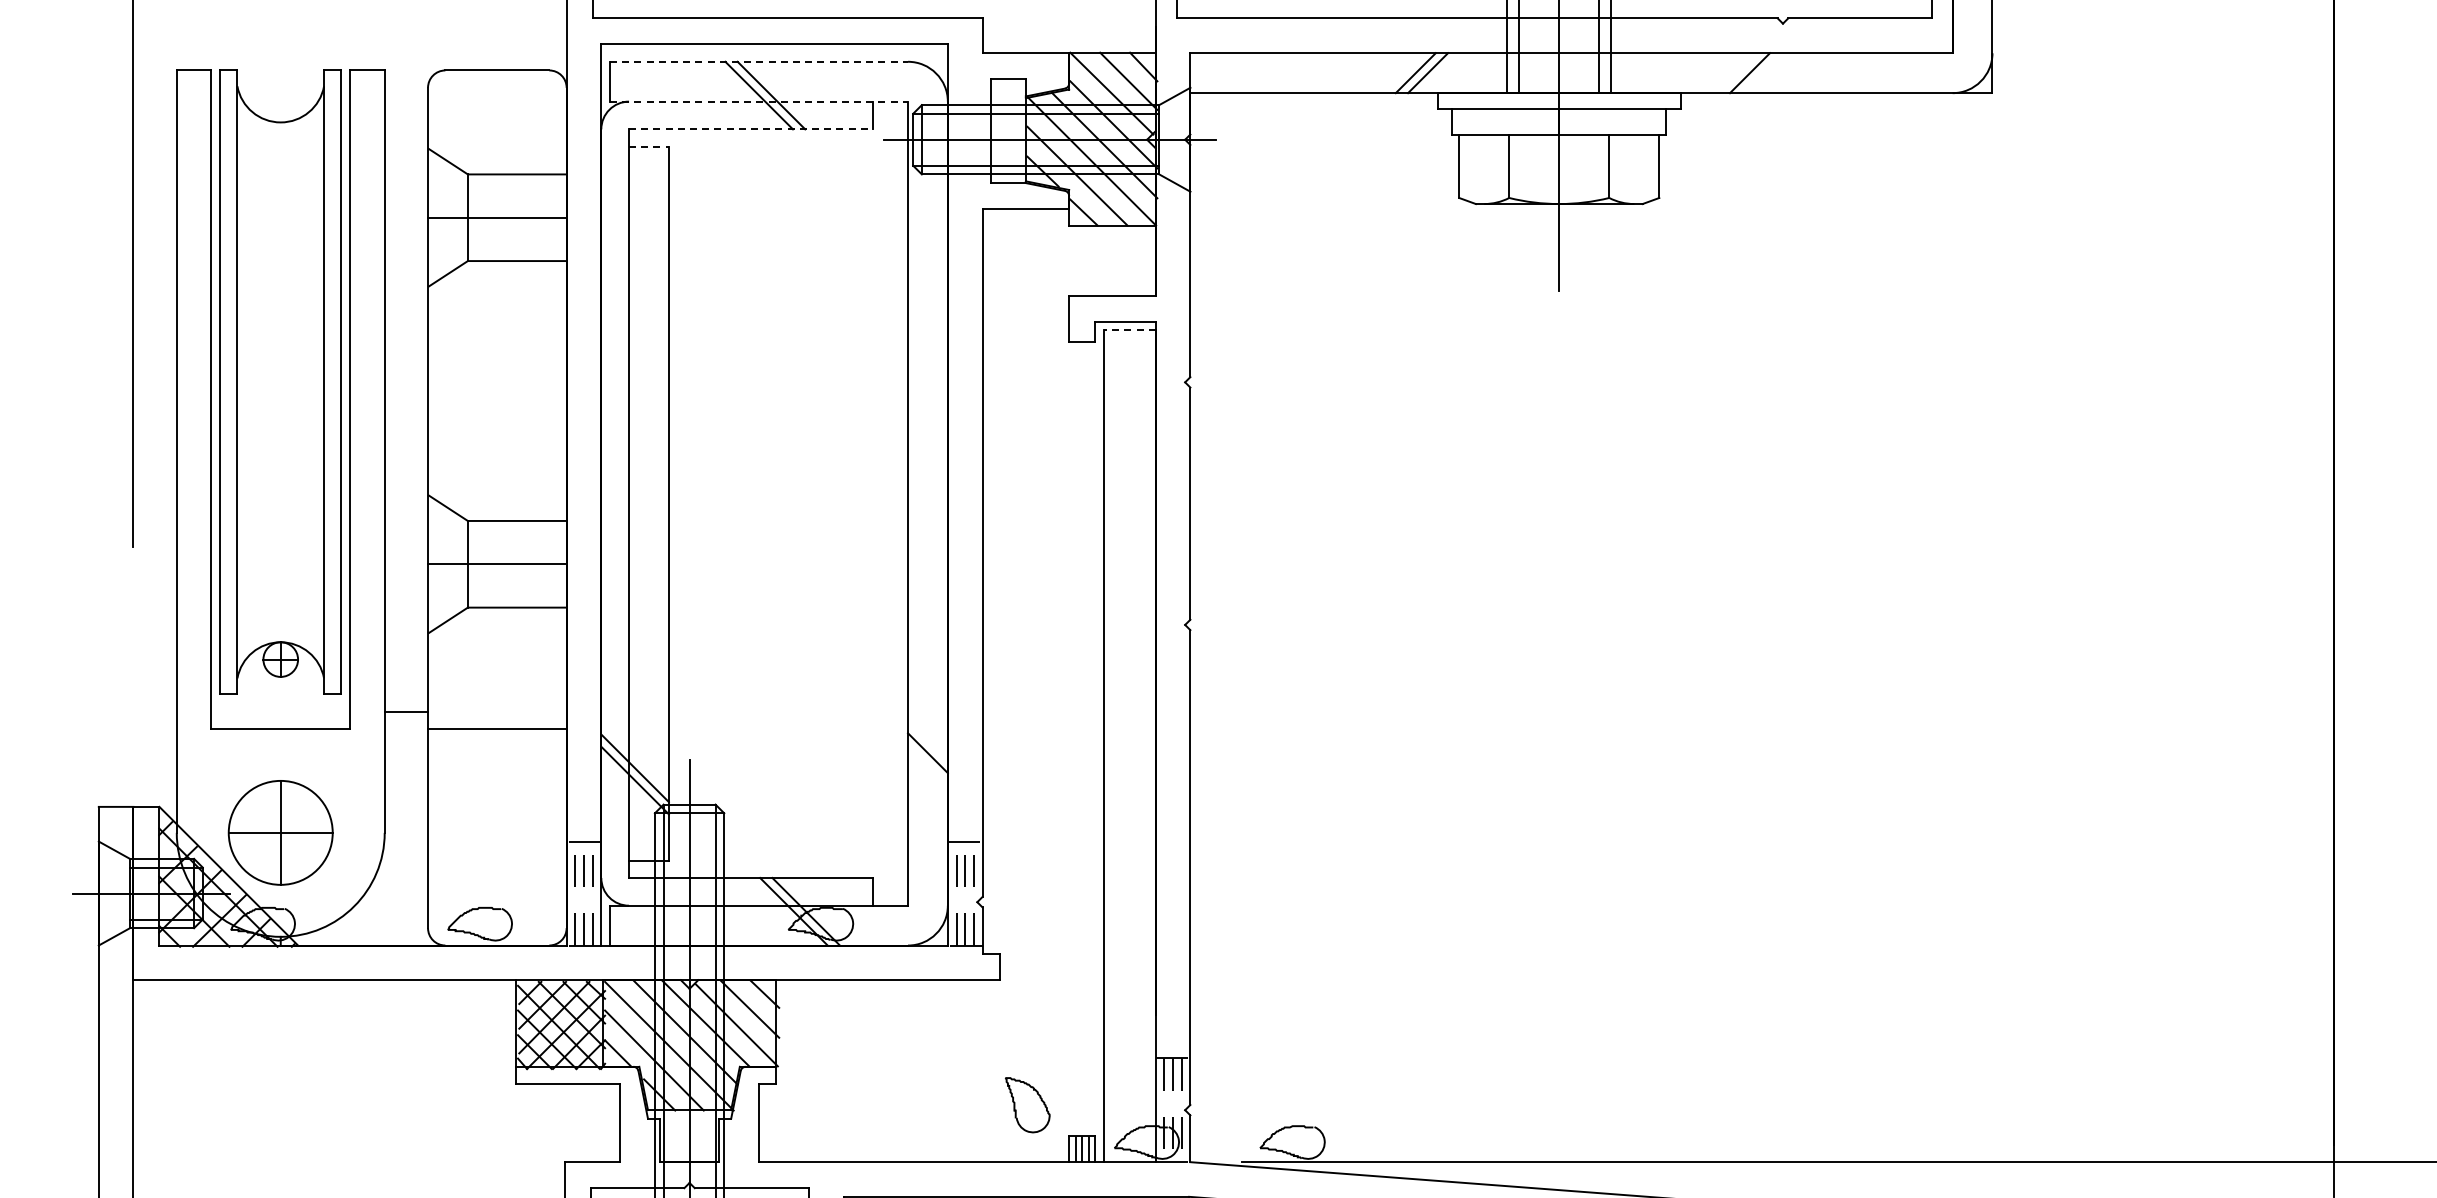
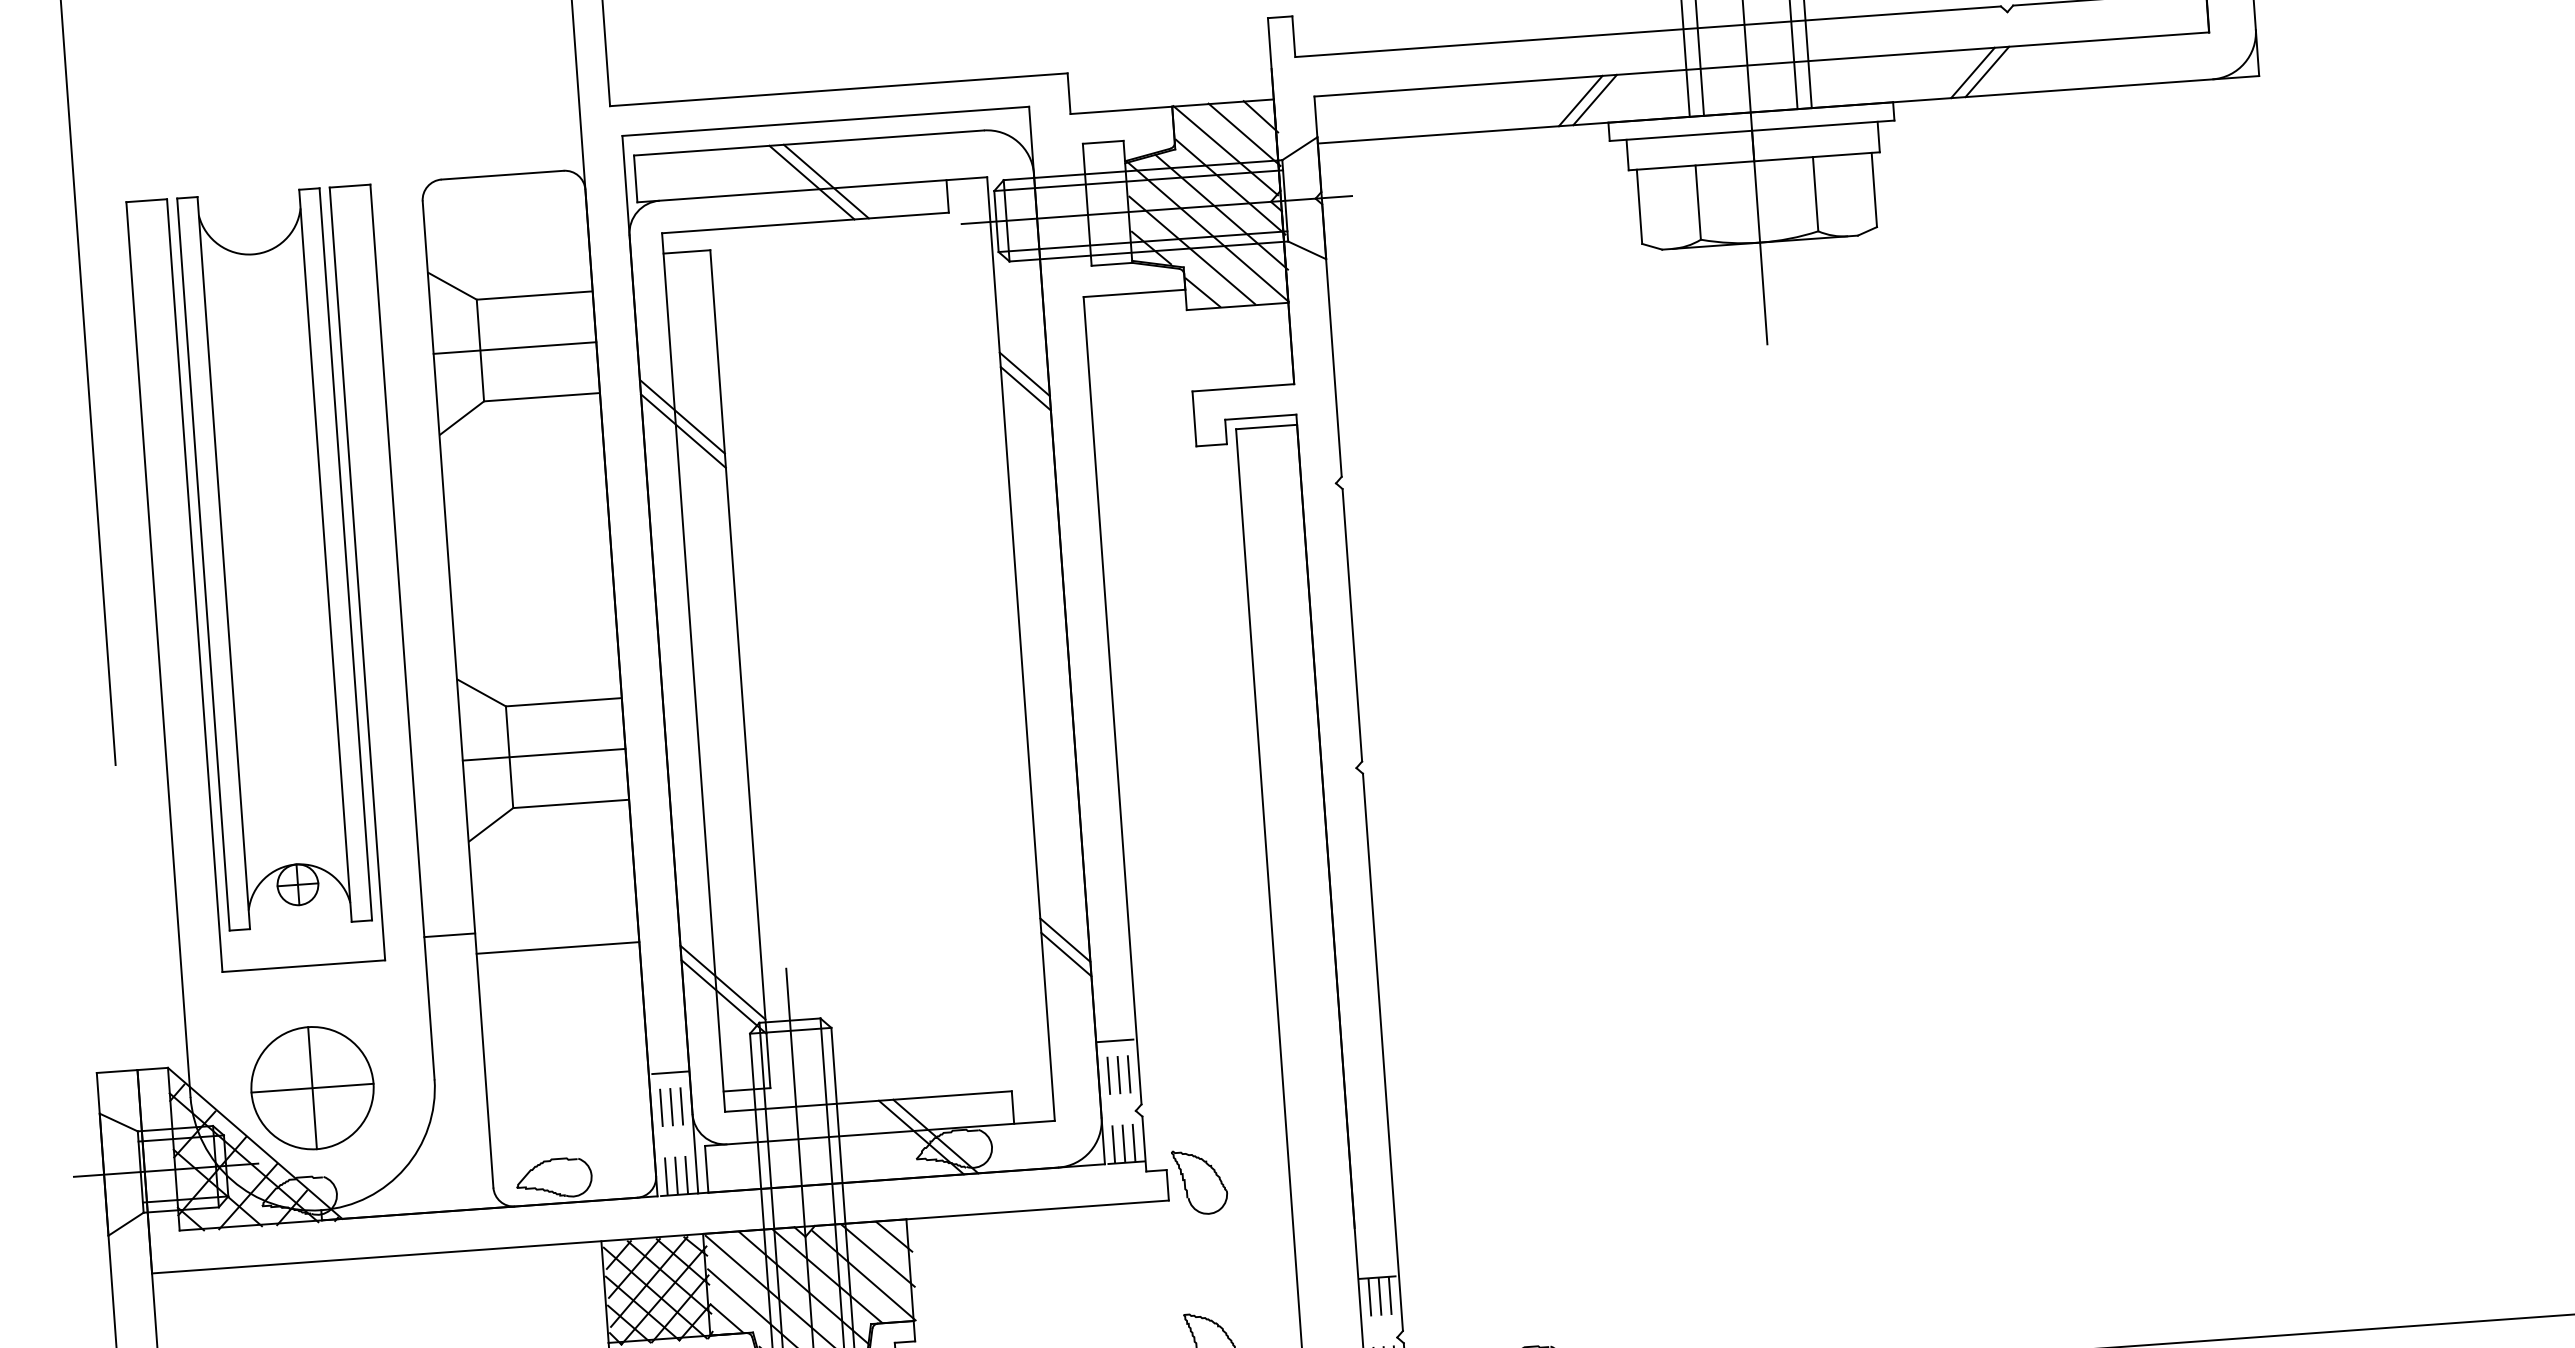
line: (759, 61) -> (809, 142), dashed -> solid
line: (1762, 73) -> (1987, 72), added
line: (759, 101) -> (812, 189), dashed -> solid
line: (751, 129) -> (805, 223), dashed -> solid
line: (648, 146) -> (686, 251), dashed -> solid
line: (927, 270) -> (1024, 373), added
line: (927, 283) -> (1025, 389), added
line: (634, 285) -> (681, 416), added
line: (634, 298) -> (682, 431), added
line: (1129, 330) -> (1266, 427), dashed -> solid
line: (927, 765) -> (1065, 954), added
part: (1027, 966) -> (1200, 1182), added

